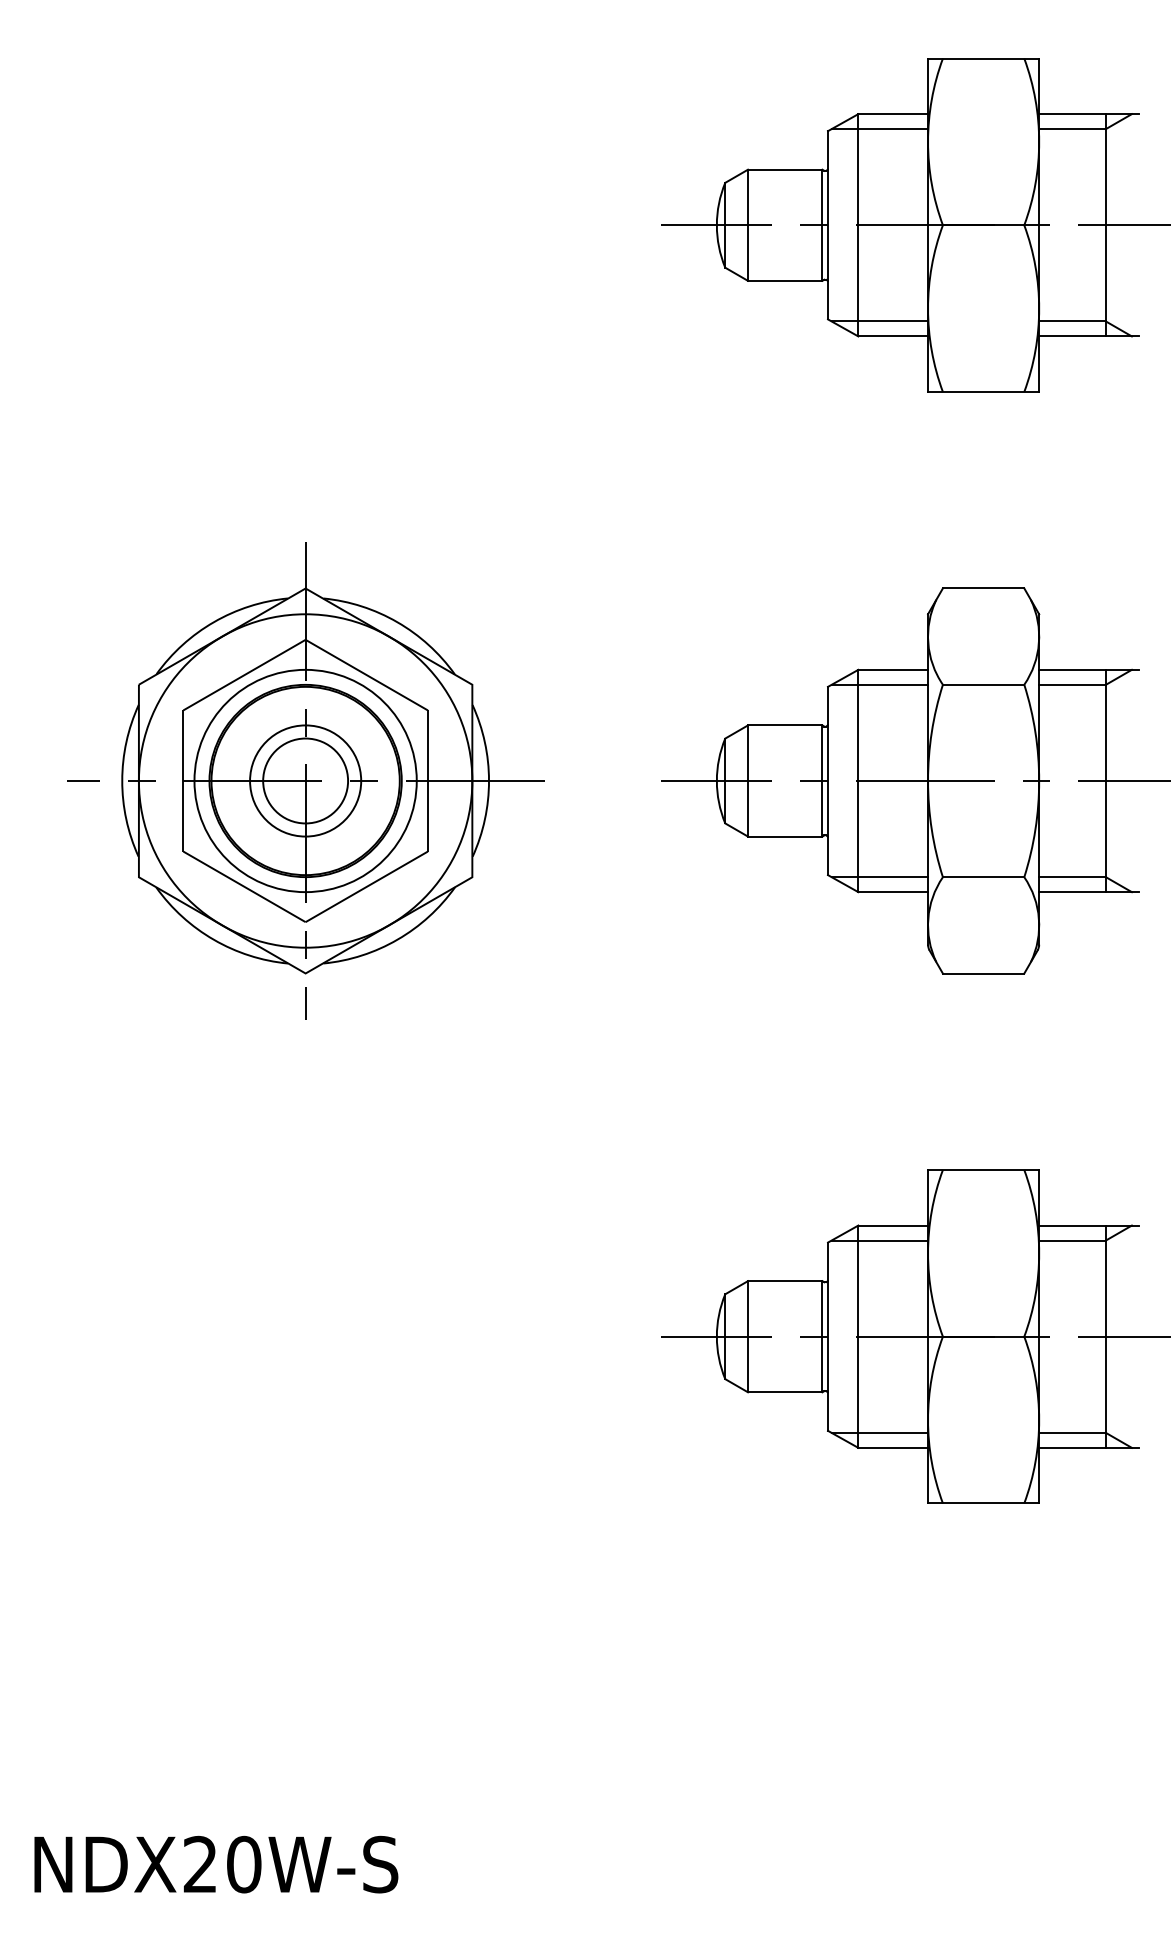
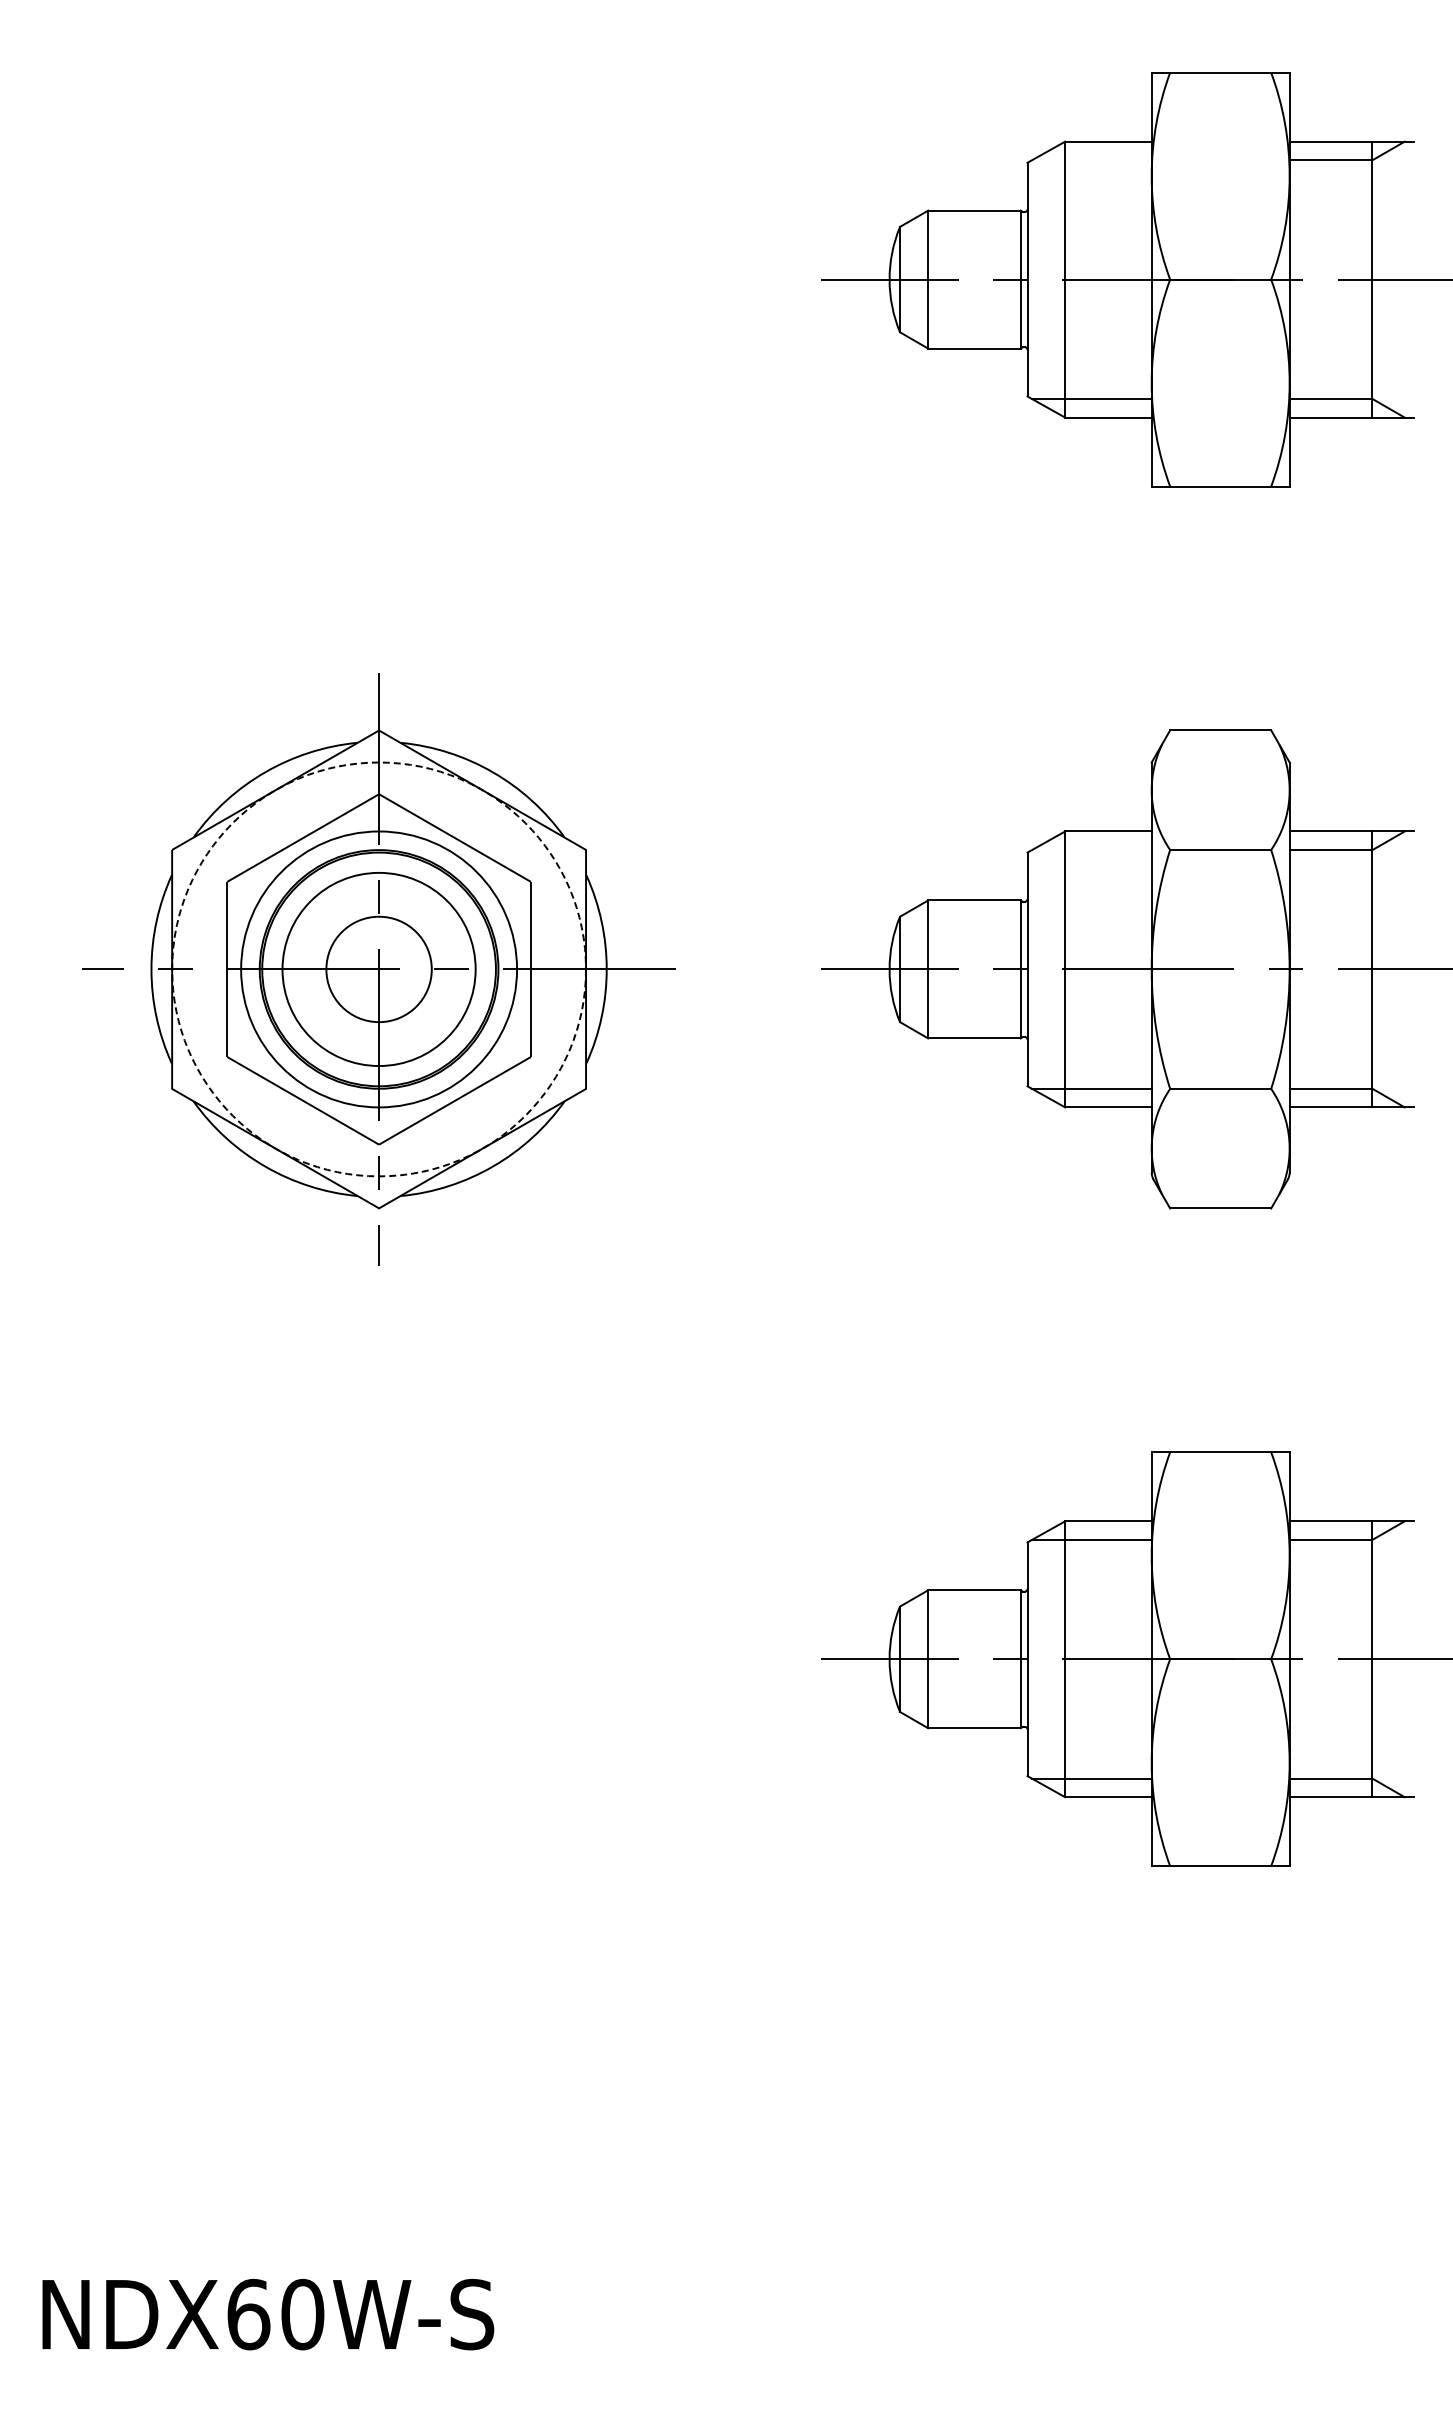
line: (879, 129) -> (1091, 160), removed
line: (879, 685) -> (1091, 850), removed
circle: (305, 781) -> (379, 969), size x1.4
circle: (305, 781) -> (379, 969), solid -> dashed
text: (200, 1864) -> (248, 2314), NDX20W-S -> NDX60W-S

